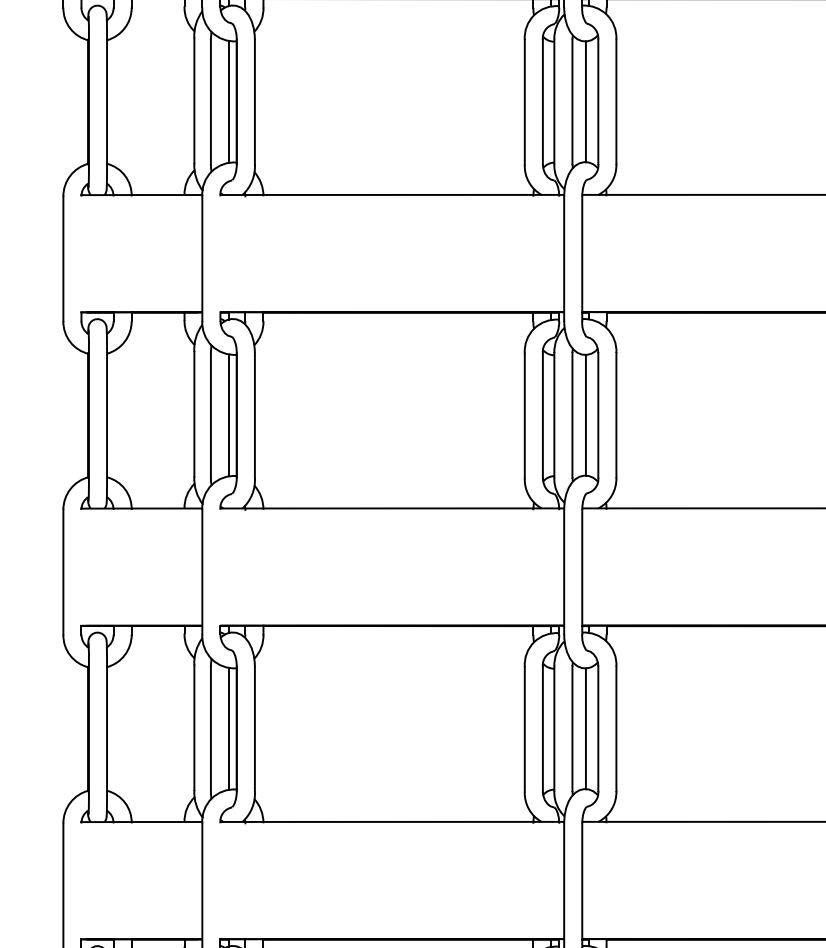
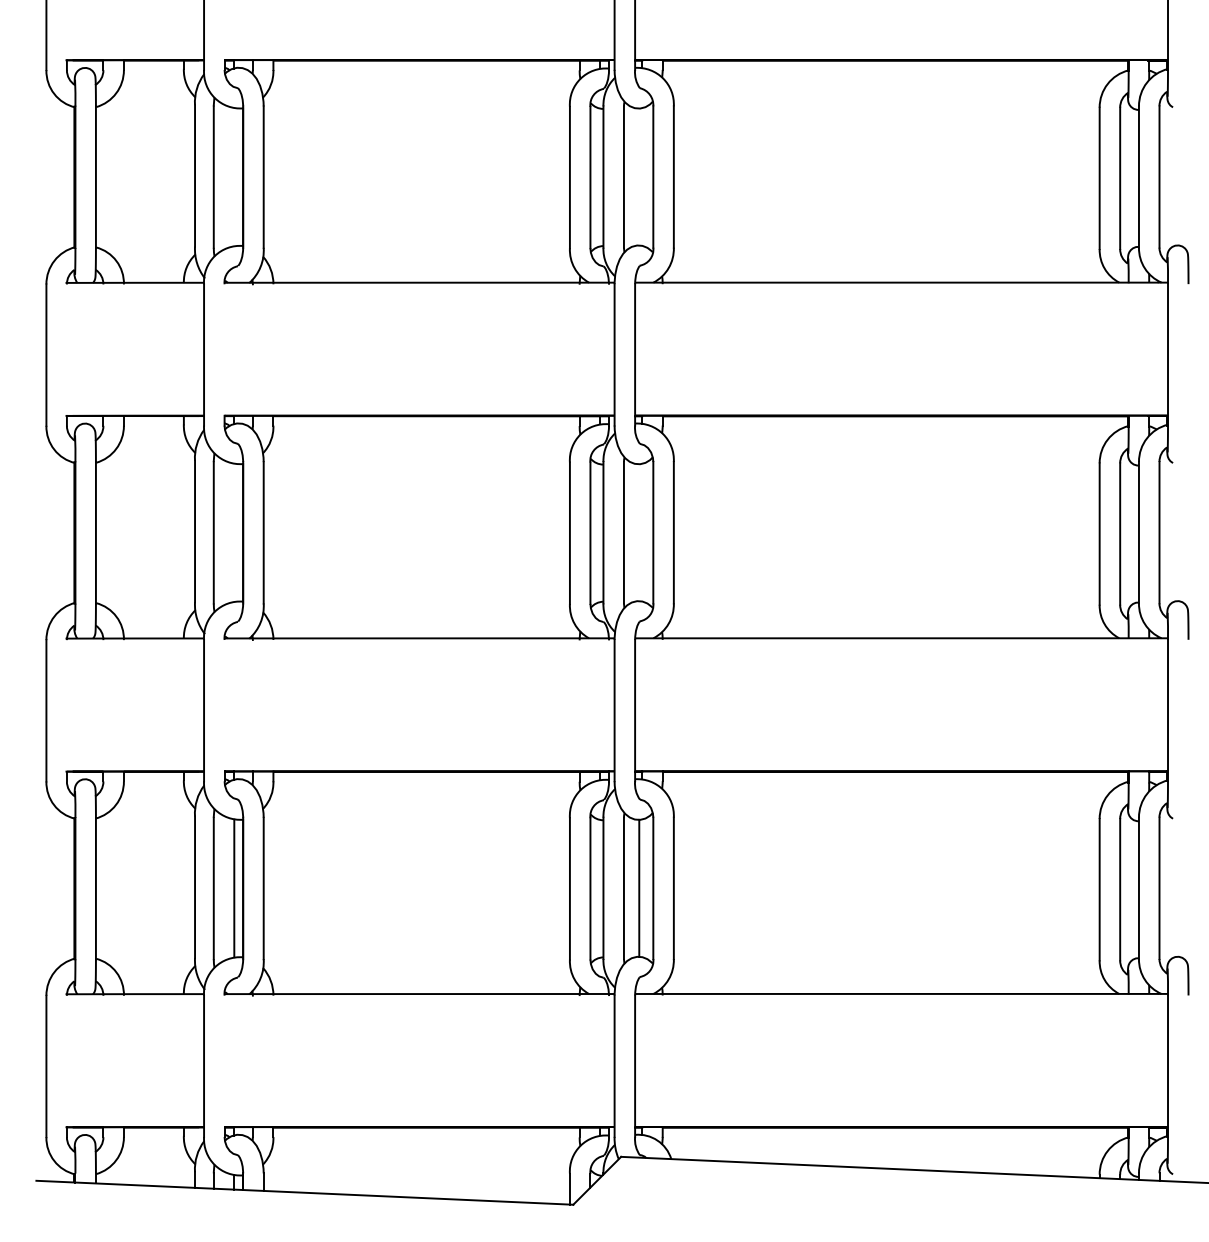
line: (229, 101) -> (234, 176), removed
line: (586, 101) -> (639, 176), removed
line: (229, 415) -> (234, 532), removed
line: (586, 415) -> (639, 532), removed

